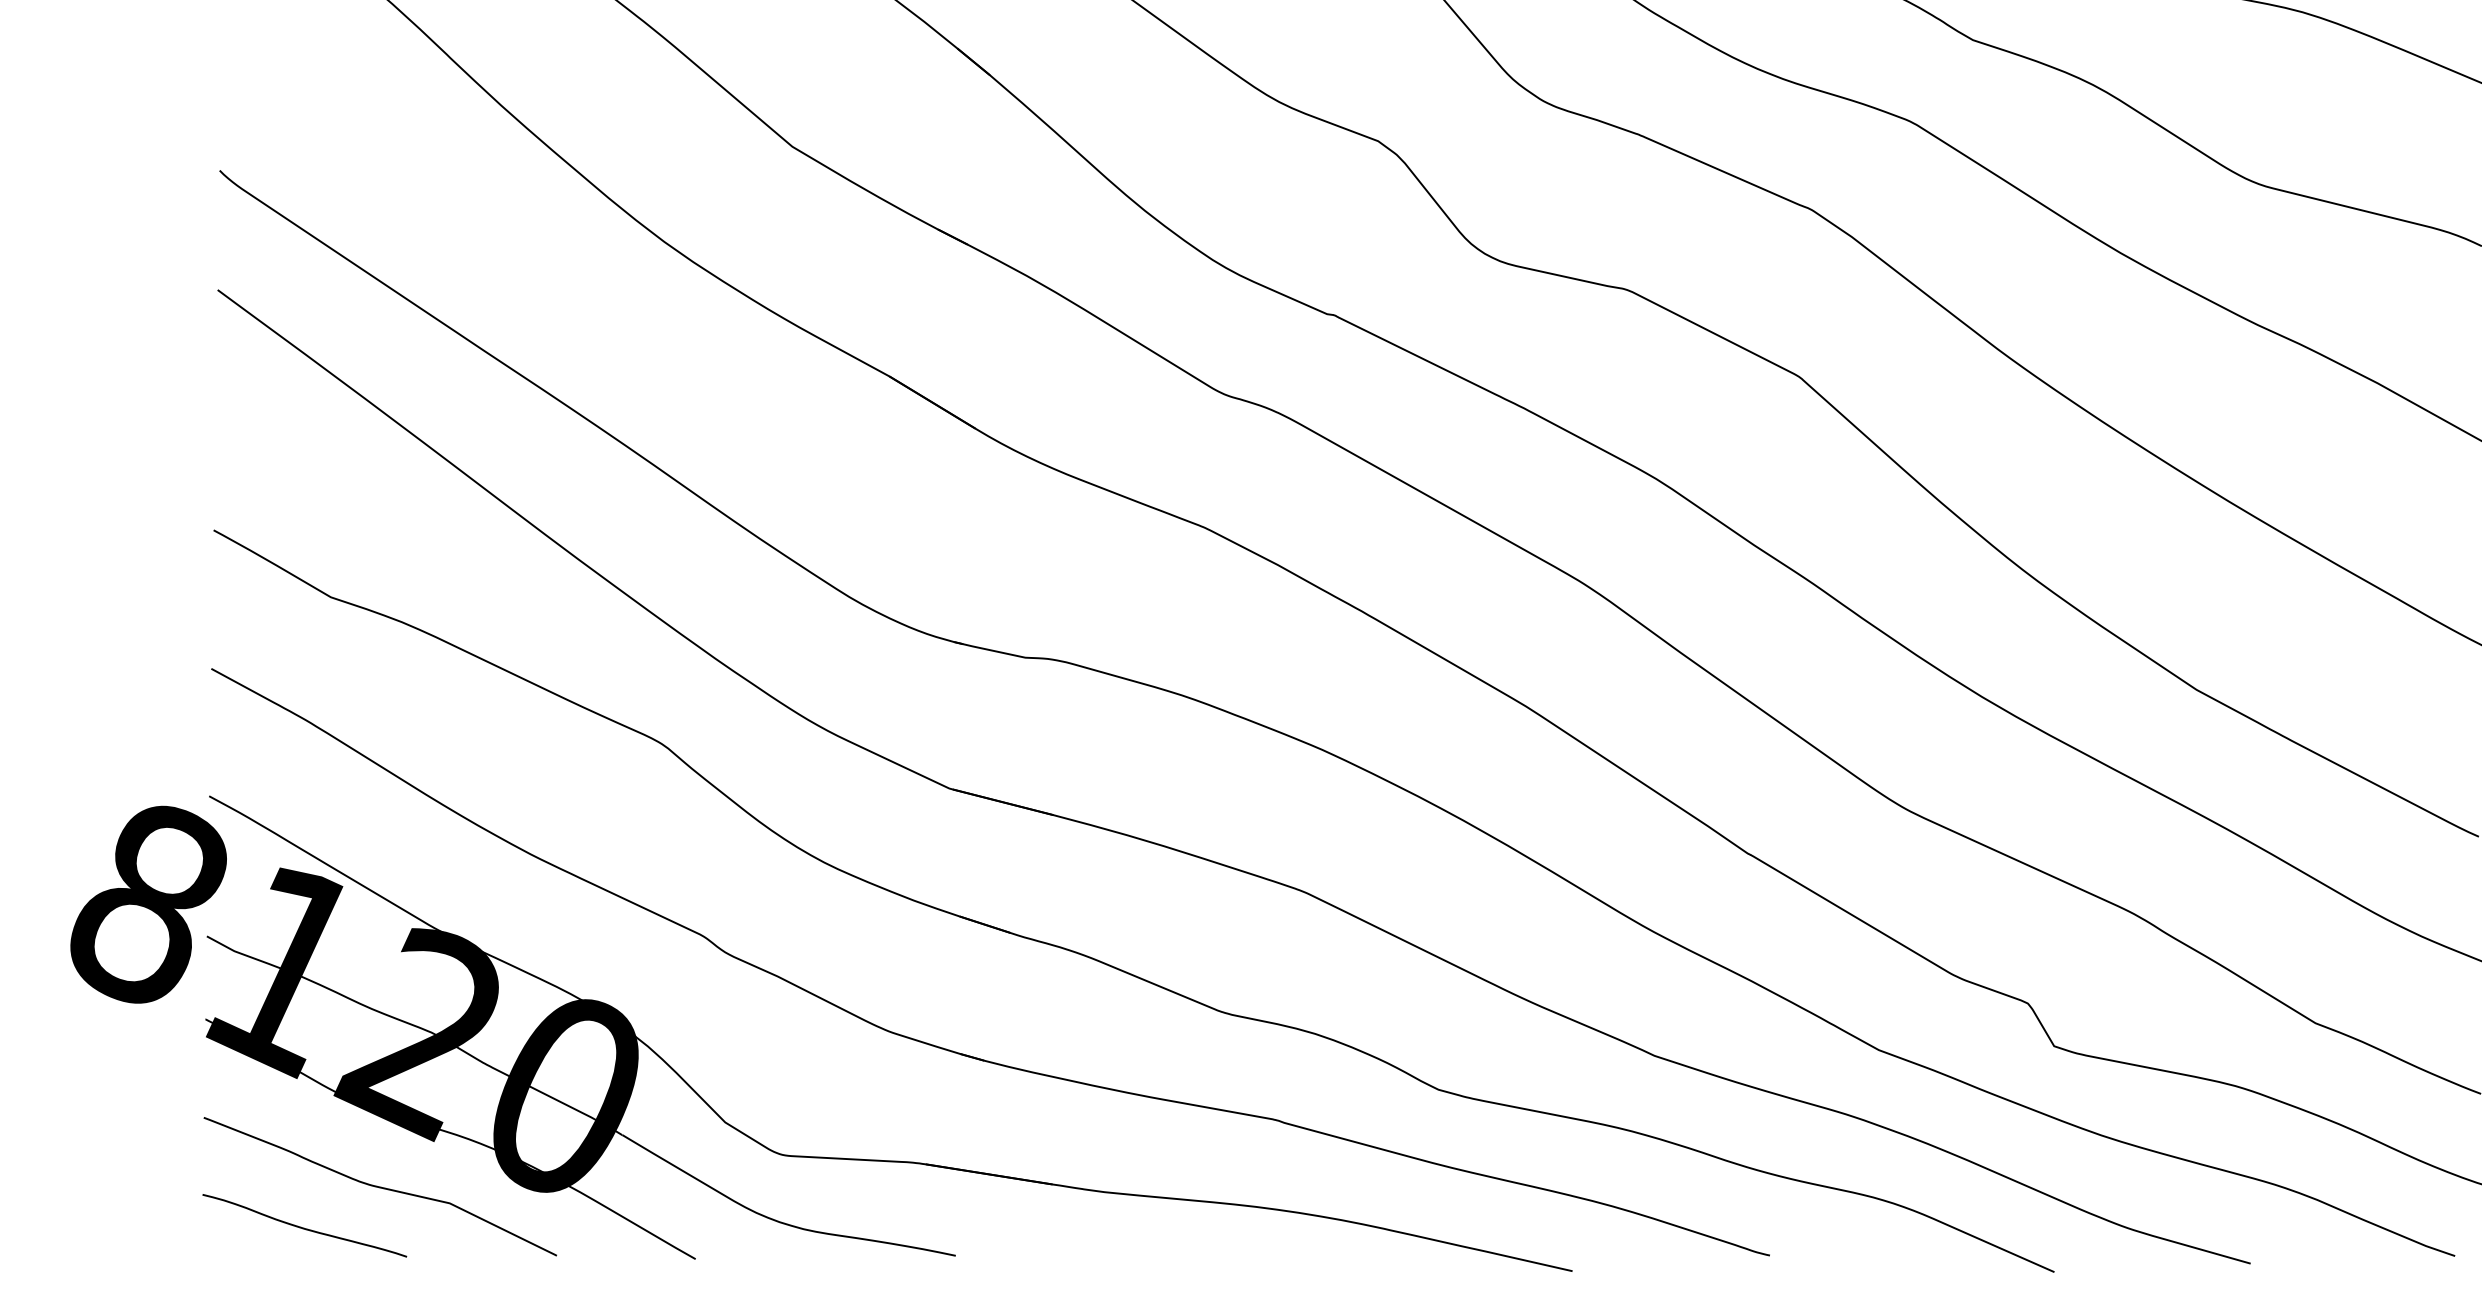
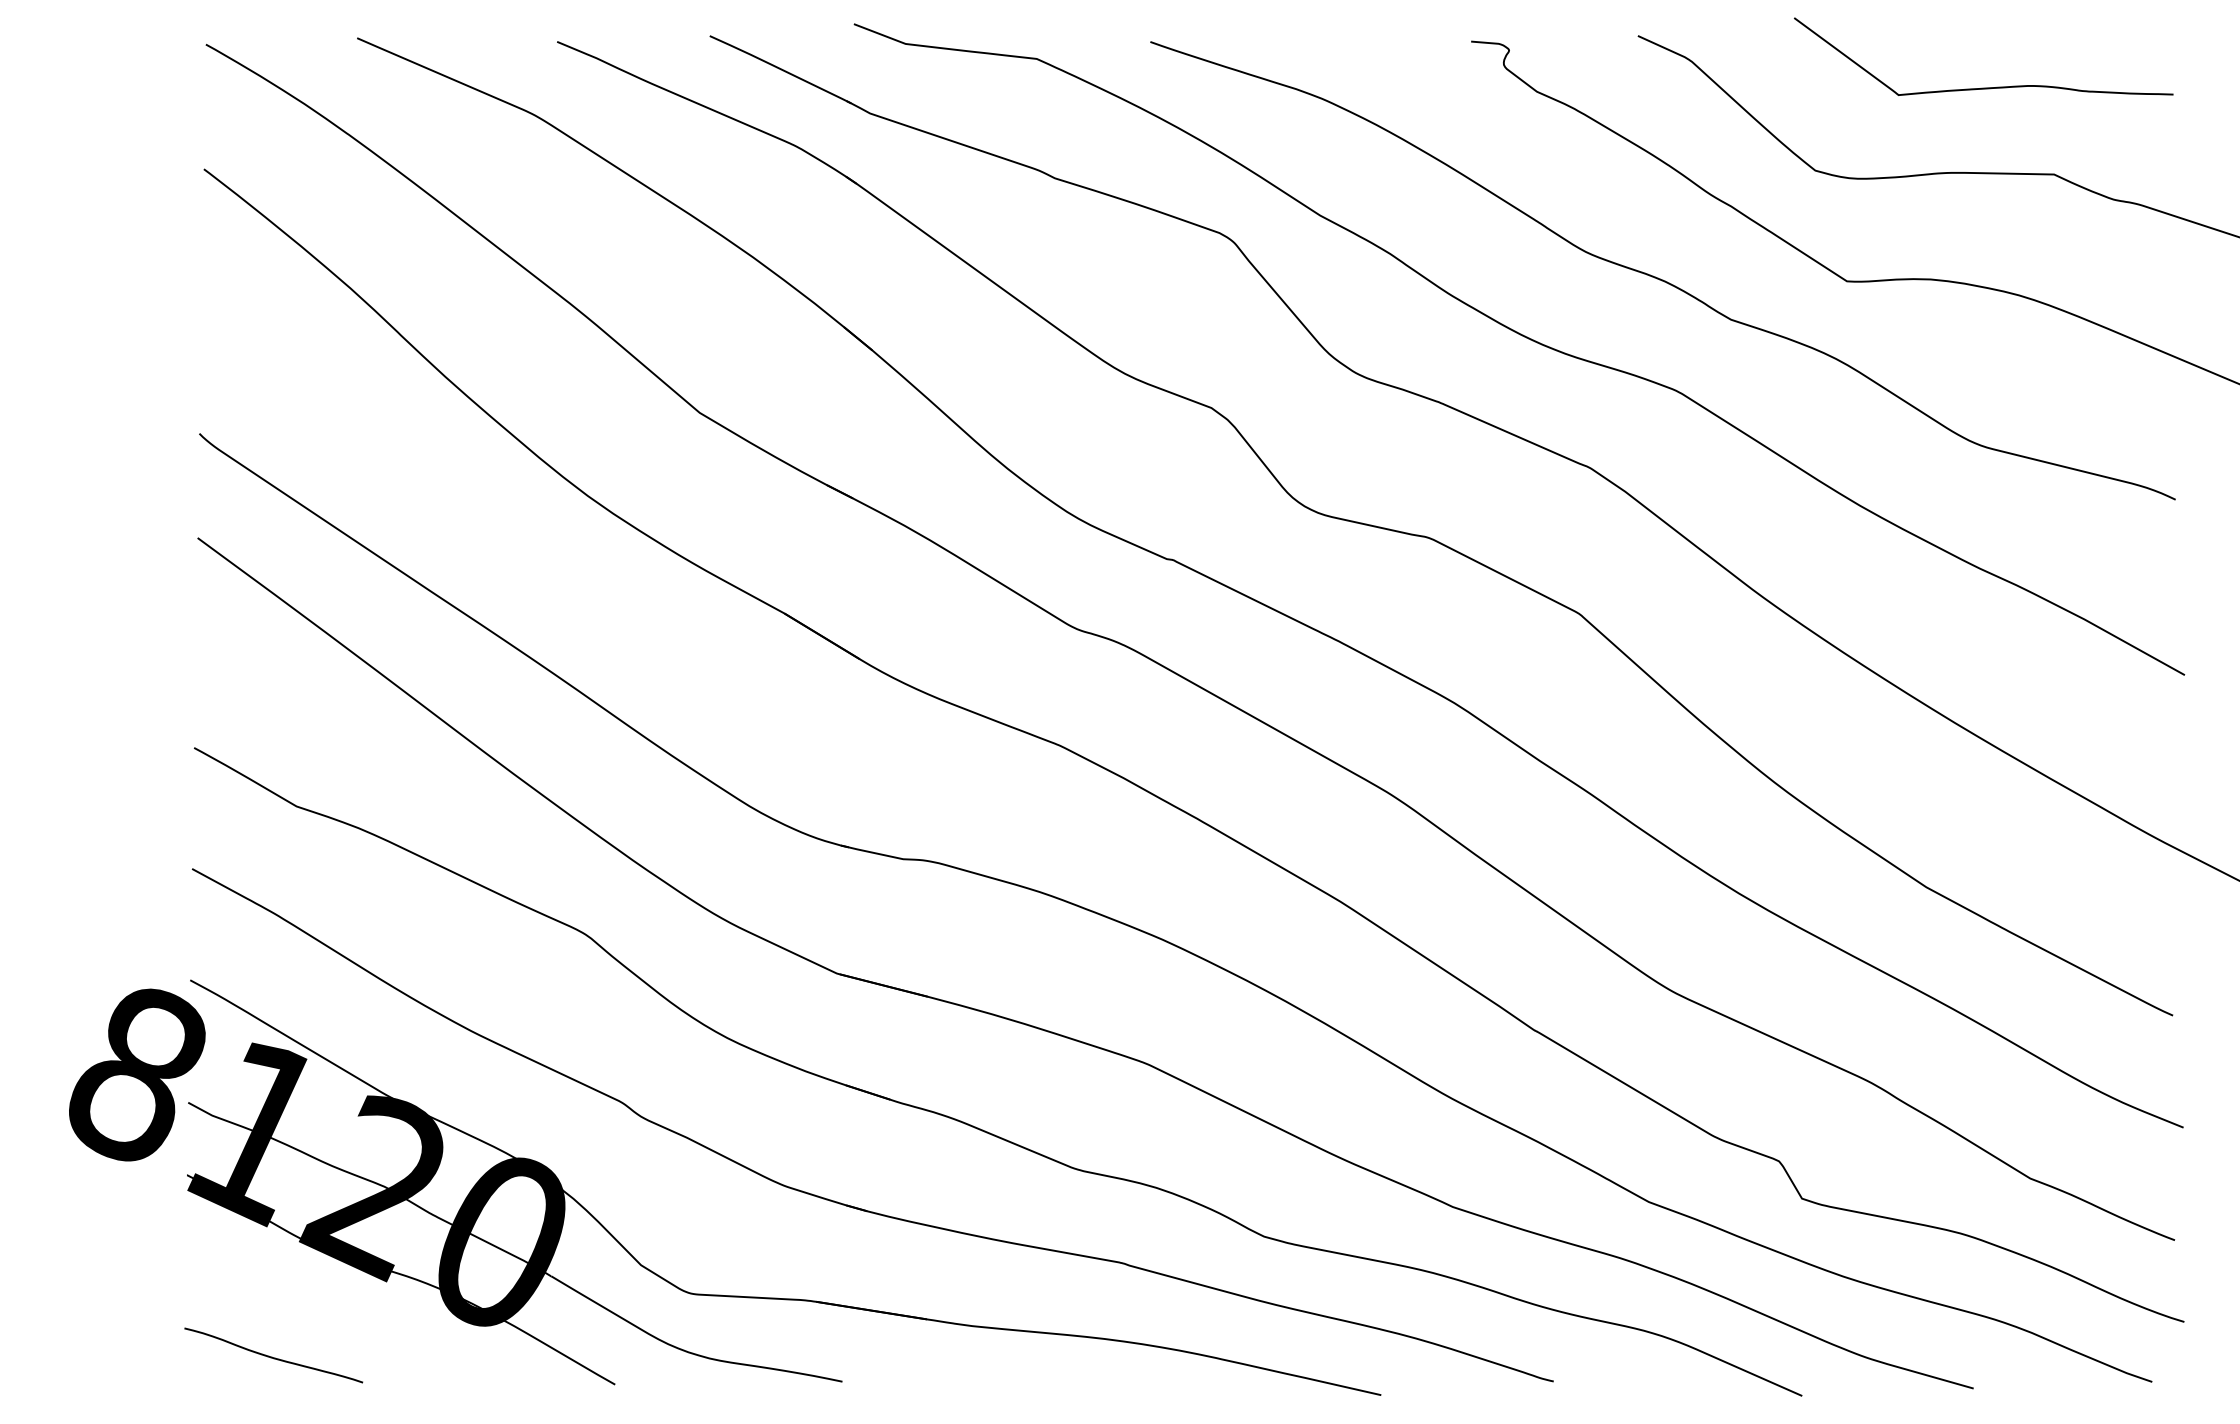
curve: (380, 1186) -> (339, 1321), removed

